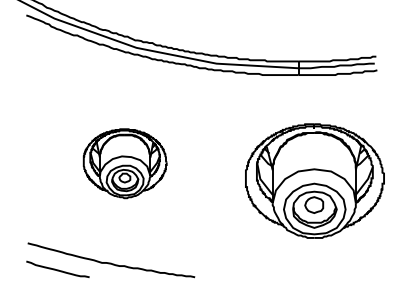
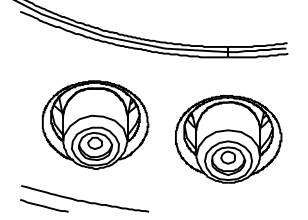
part: (124, 162) -> (95, 124), size x1.67
part: (314, 181) -> (228, 139), moved

